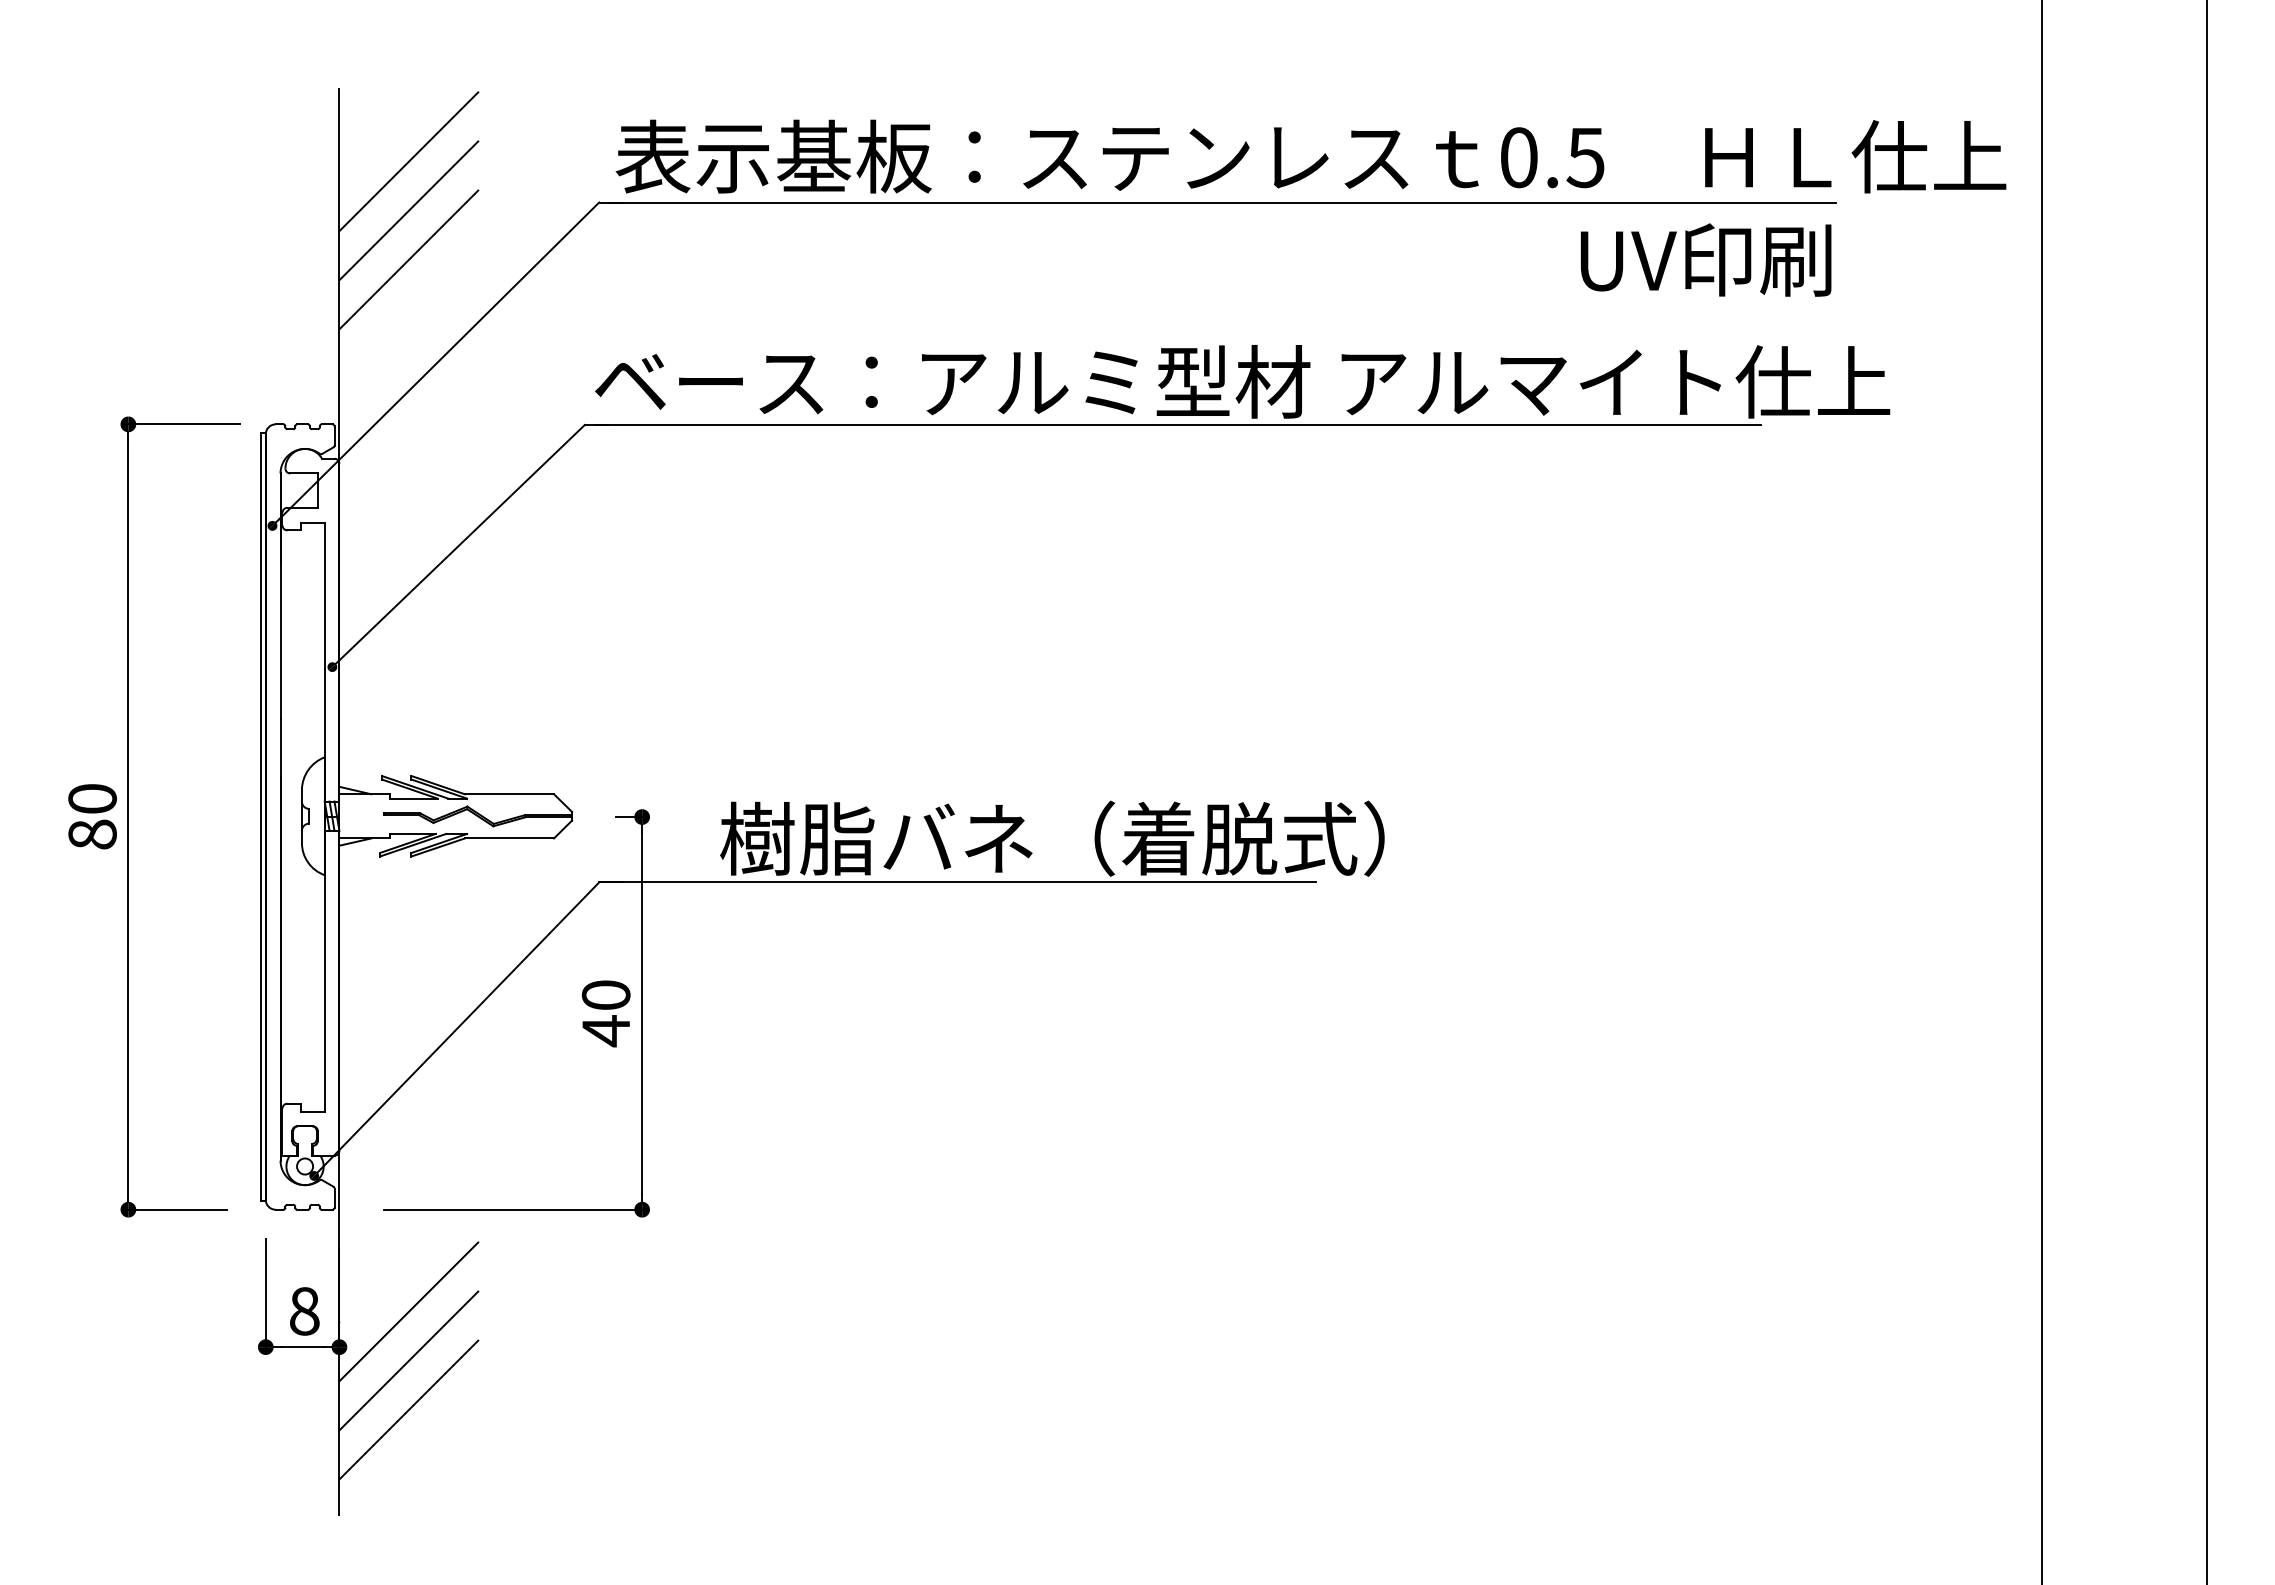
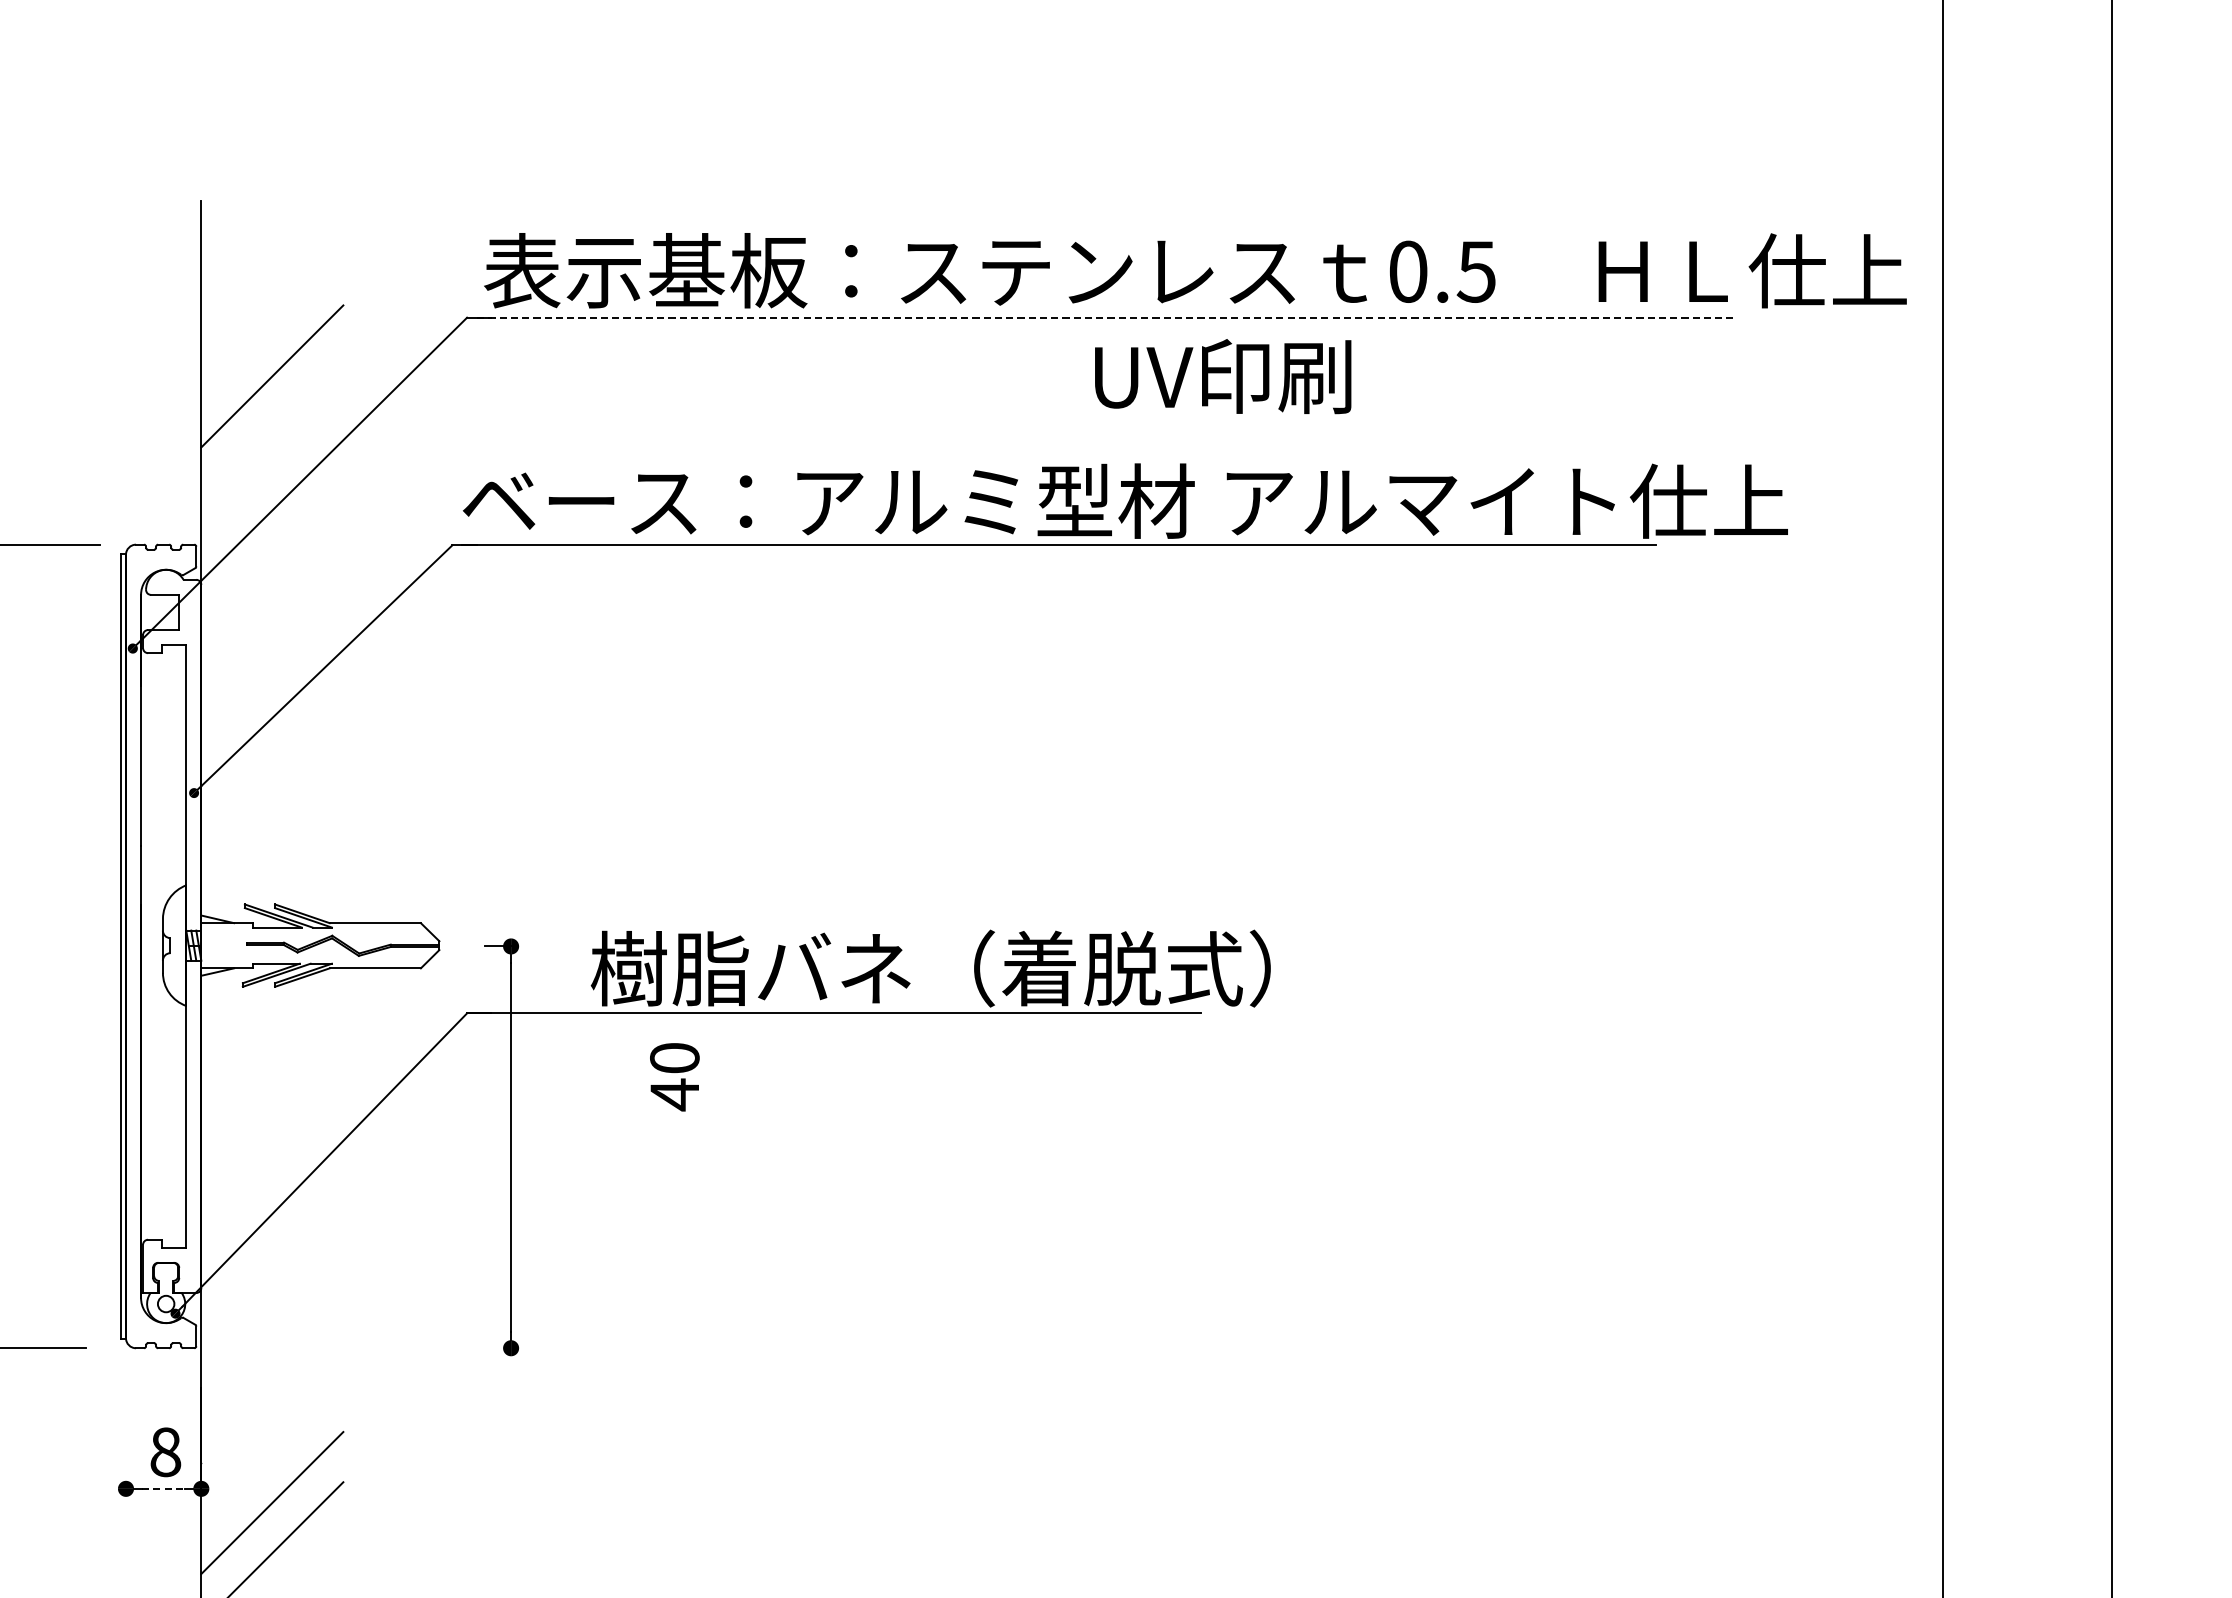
line: (408, 161) -> (272, 275), removed
line: (1222, 202) -> (1104, 317), solid -> dashed
line: (408, 210) -> (272, 325), removed
text: (1705, 259) -> (1222, 375), moved
text: (605, 1013) -> (674, 1076), moved
line: (512, 1209) -> (378, 1348), removed
line: (265, 1293) -> (125, 1433), removed
line: (408, 1311) -> (272, 1452), removed
line: (303, 1347) -> (164, 1489), solid -> dashed

